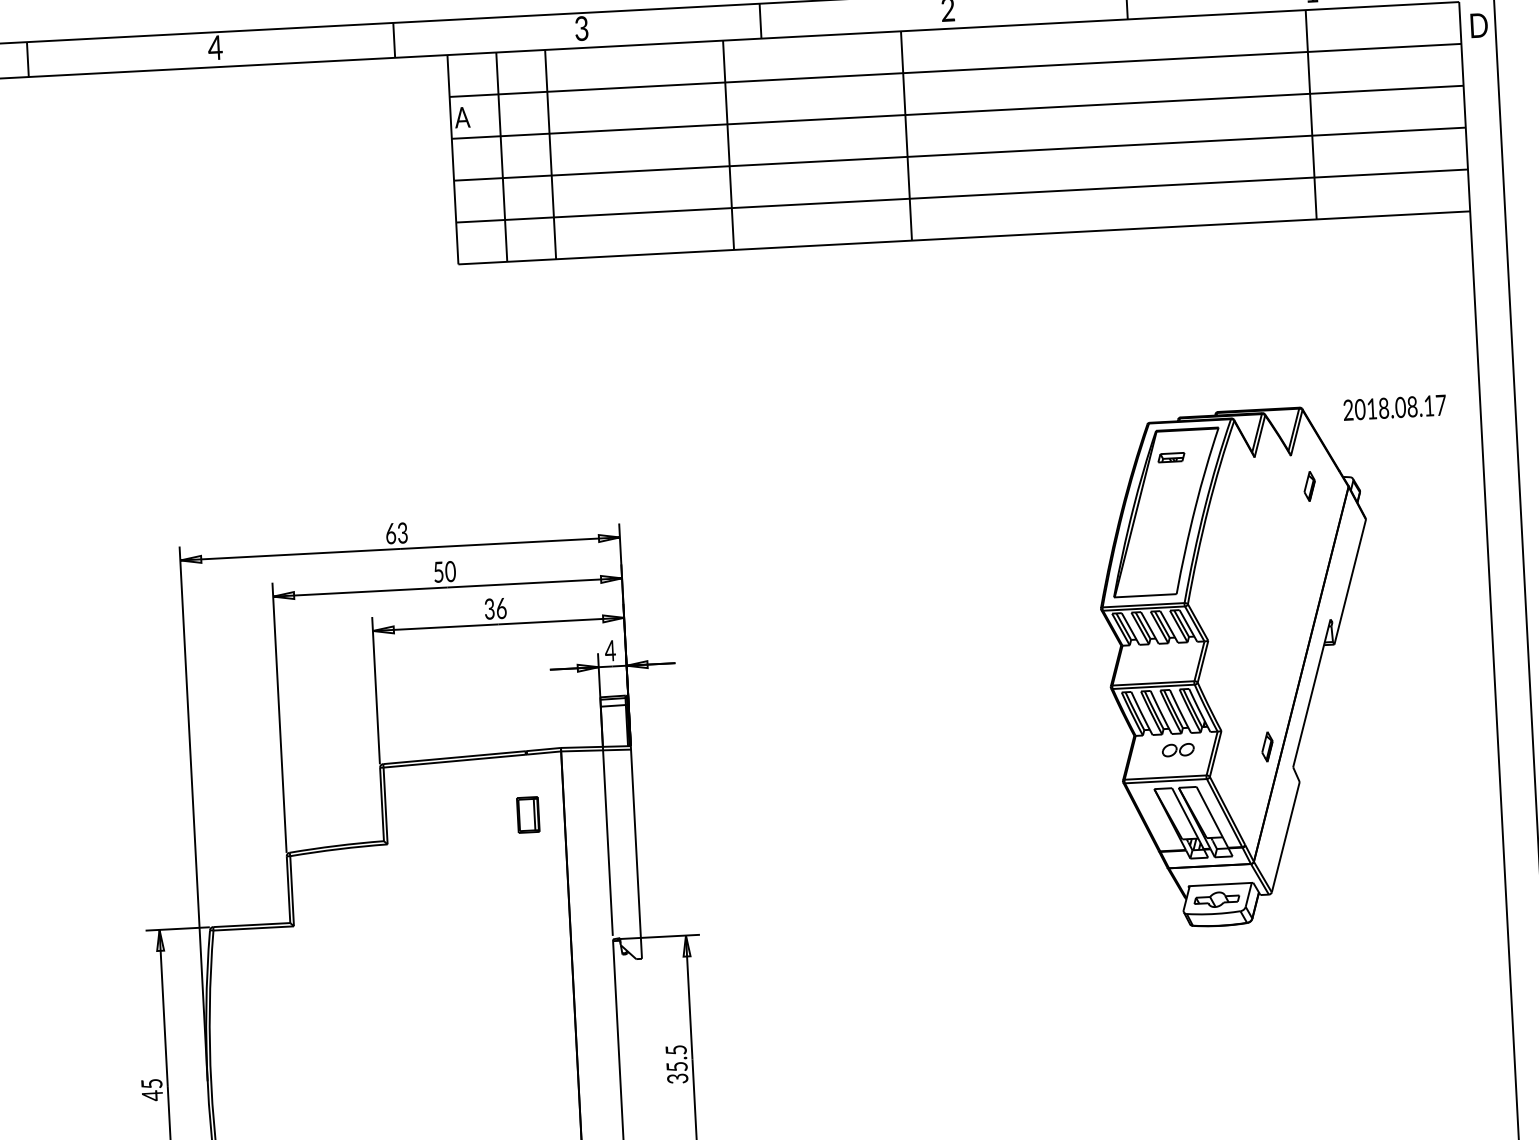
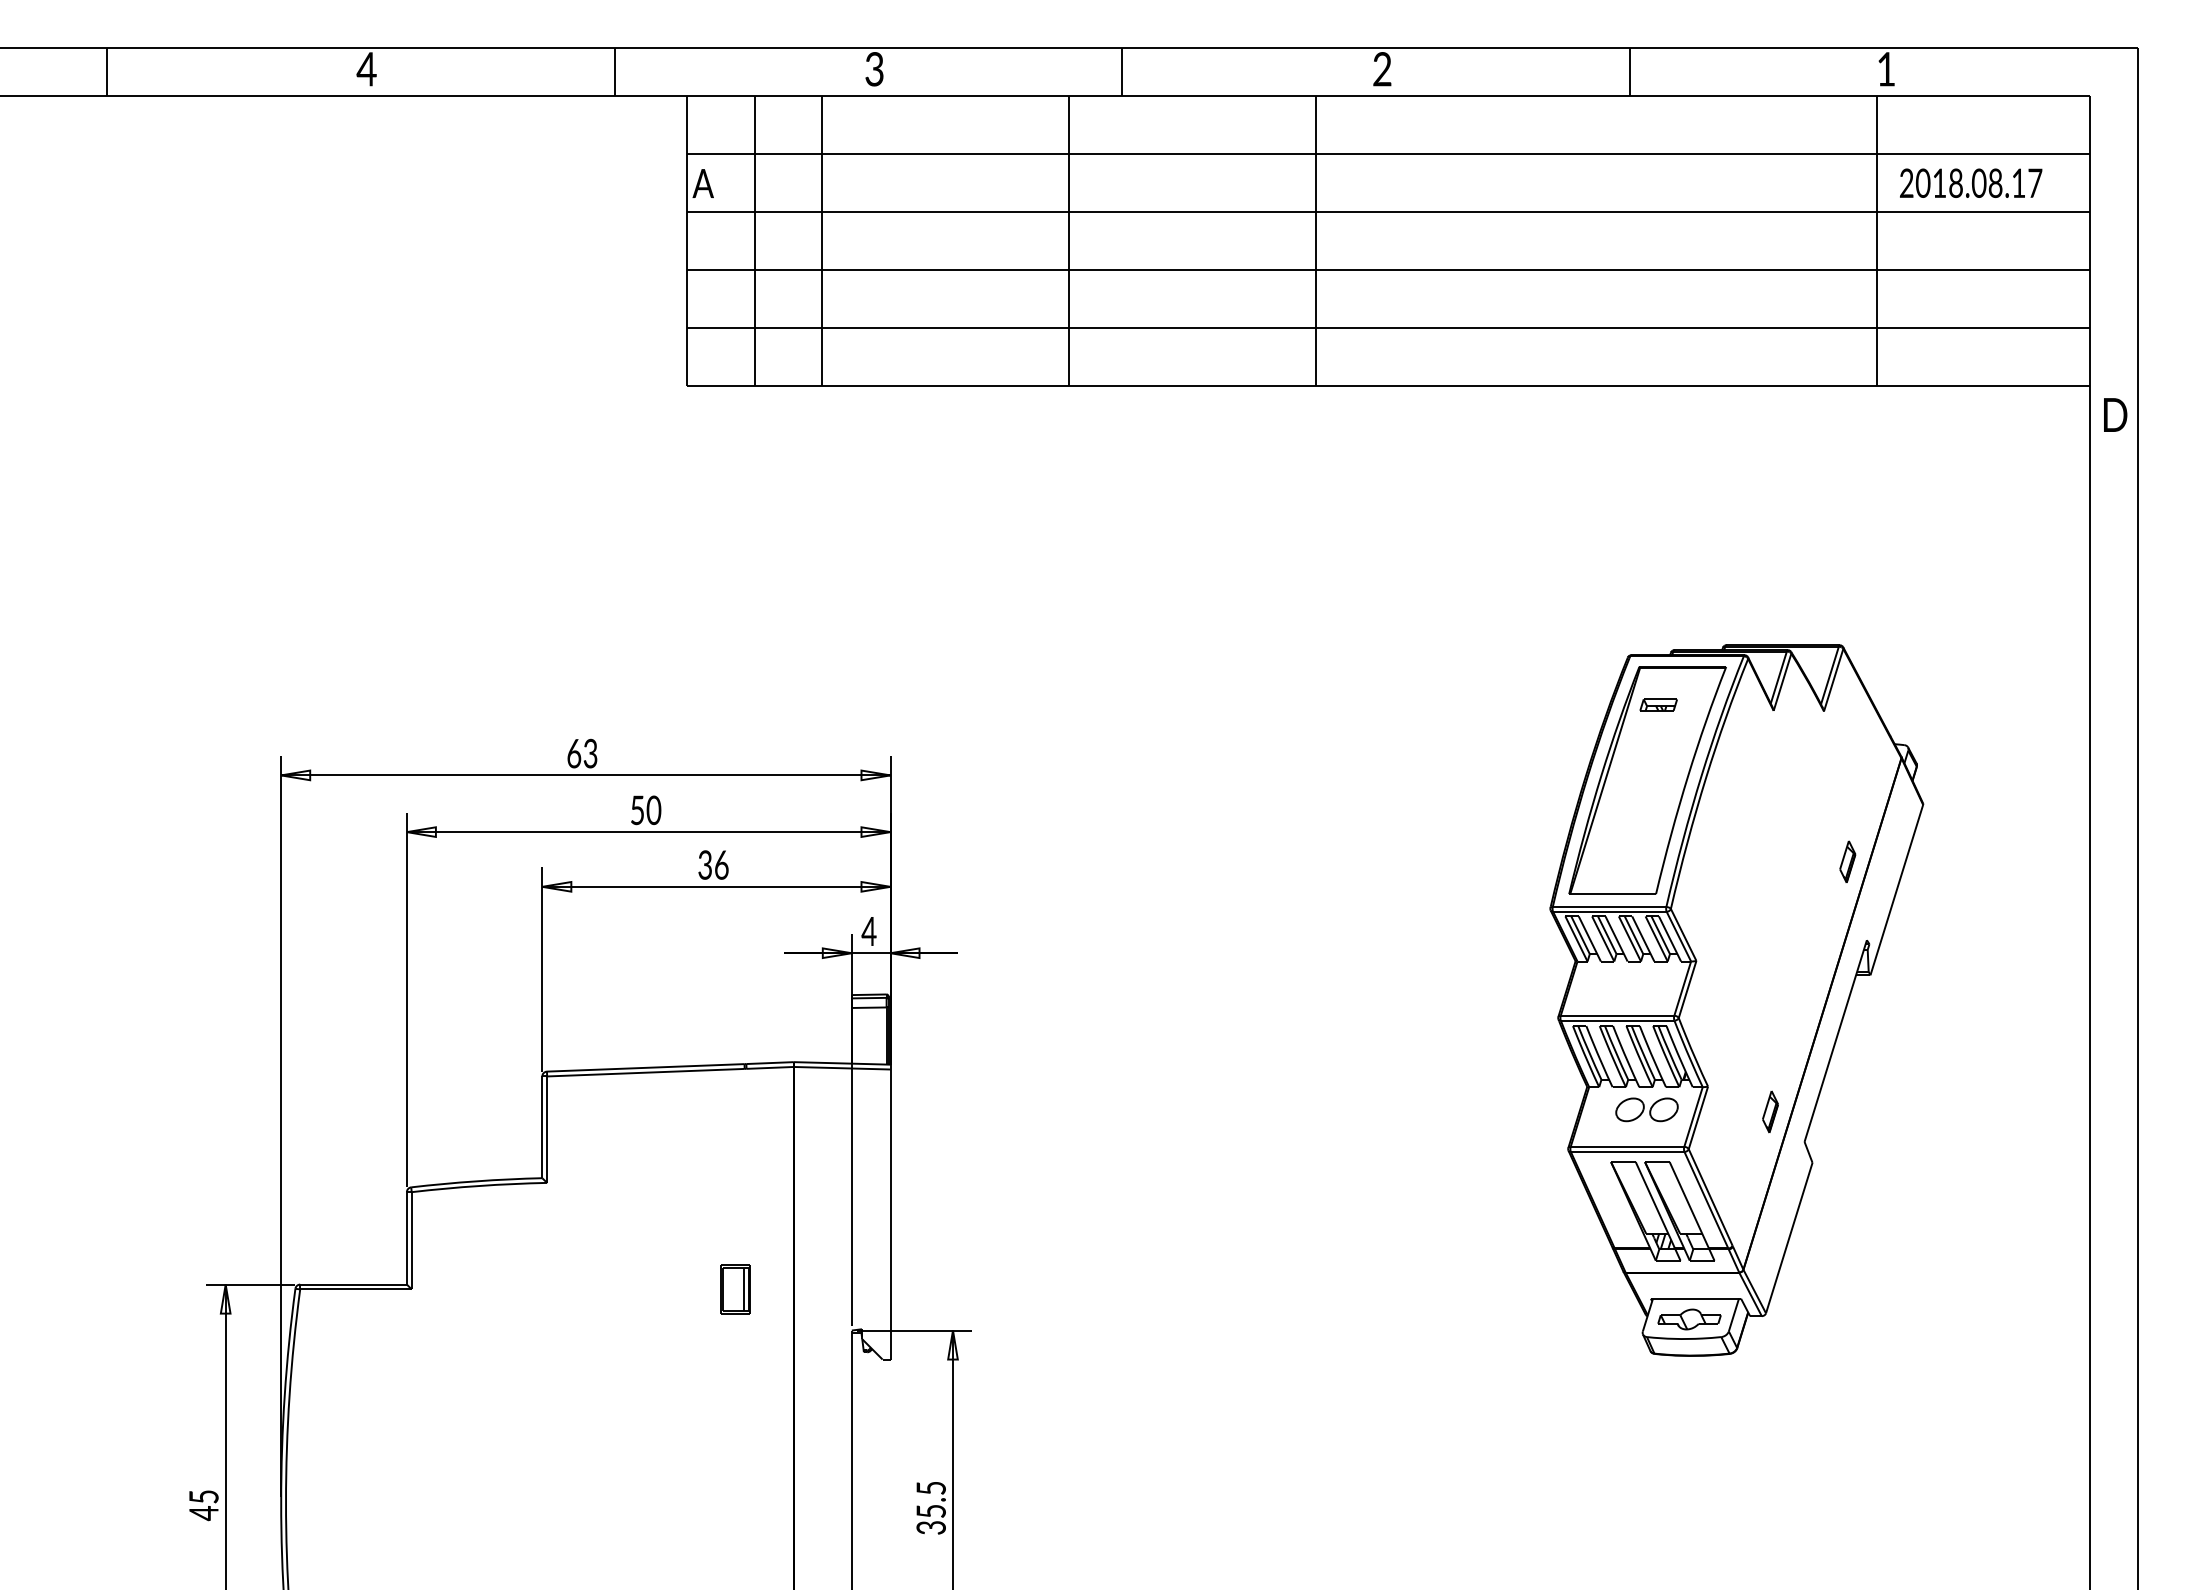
text: (1479, 25) -> (2115, 414), moved
text: (1395, 407) -> (1971, 182), moved
part: (1309, 486) -> (1847, 861), moved
part: (1177, 749) -> (1646, 1109), size x1.43
part: (528, 815) -> (735, 1289), moved

